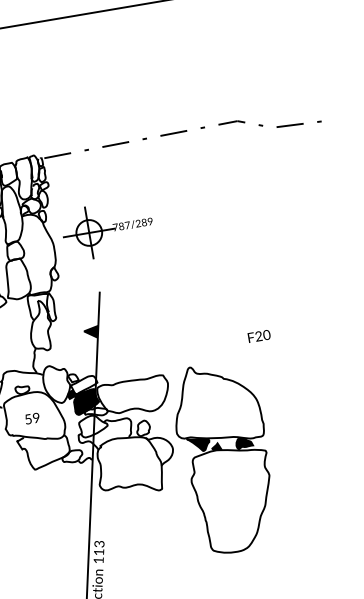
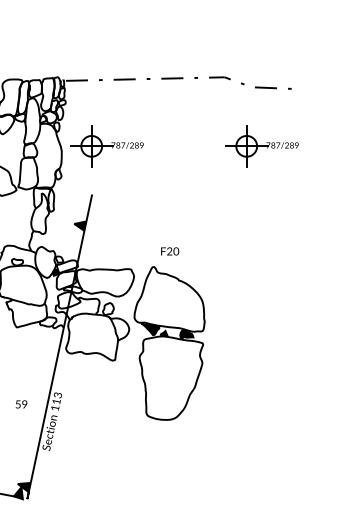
part: (296, 198) -> (261, 146), added
text: (259, 336) -> (170, 251), moved
fill: (86, 402) -> (66, 280), removed
text: (32, 418) -> (21, 404), moved

